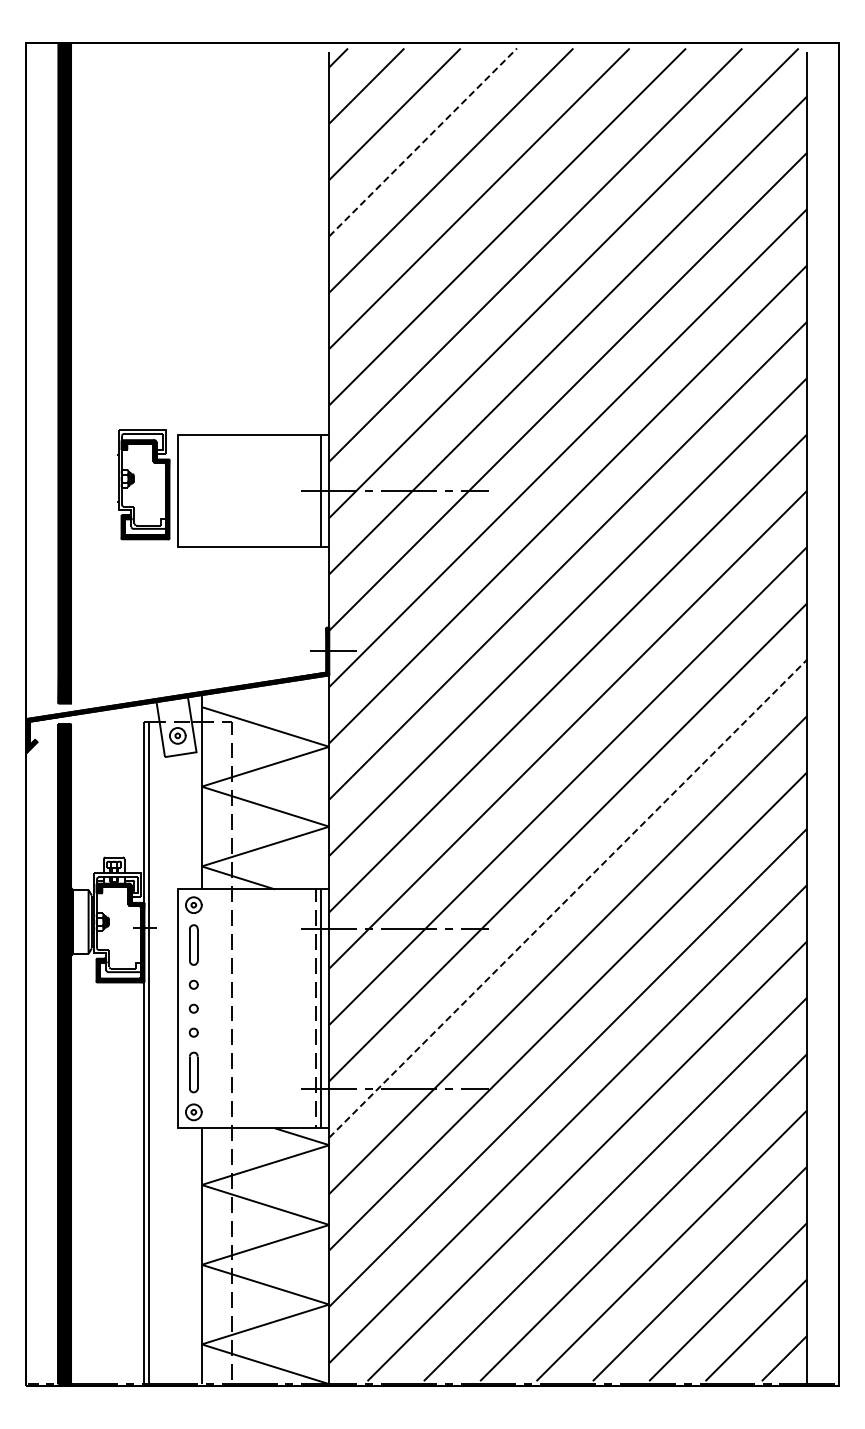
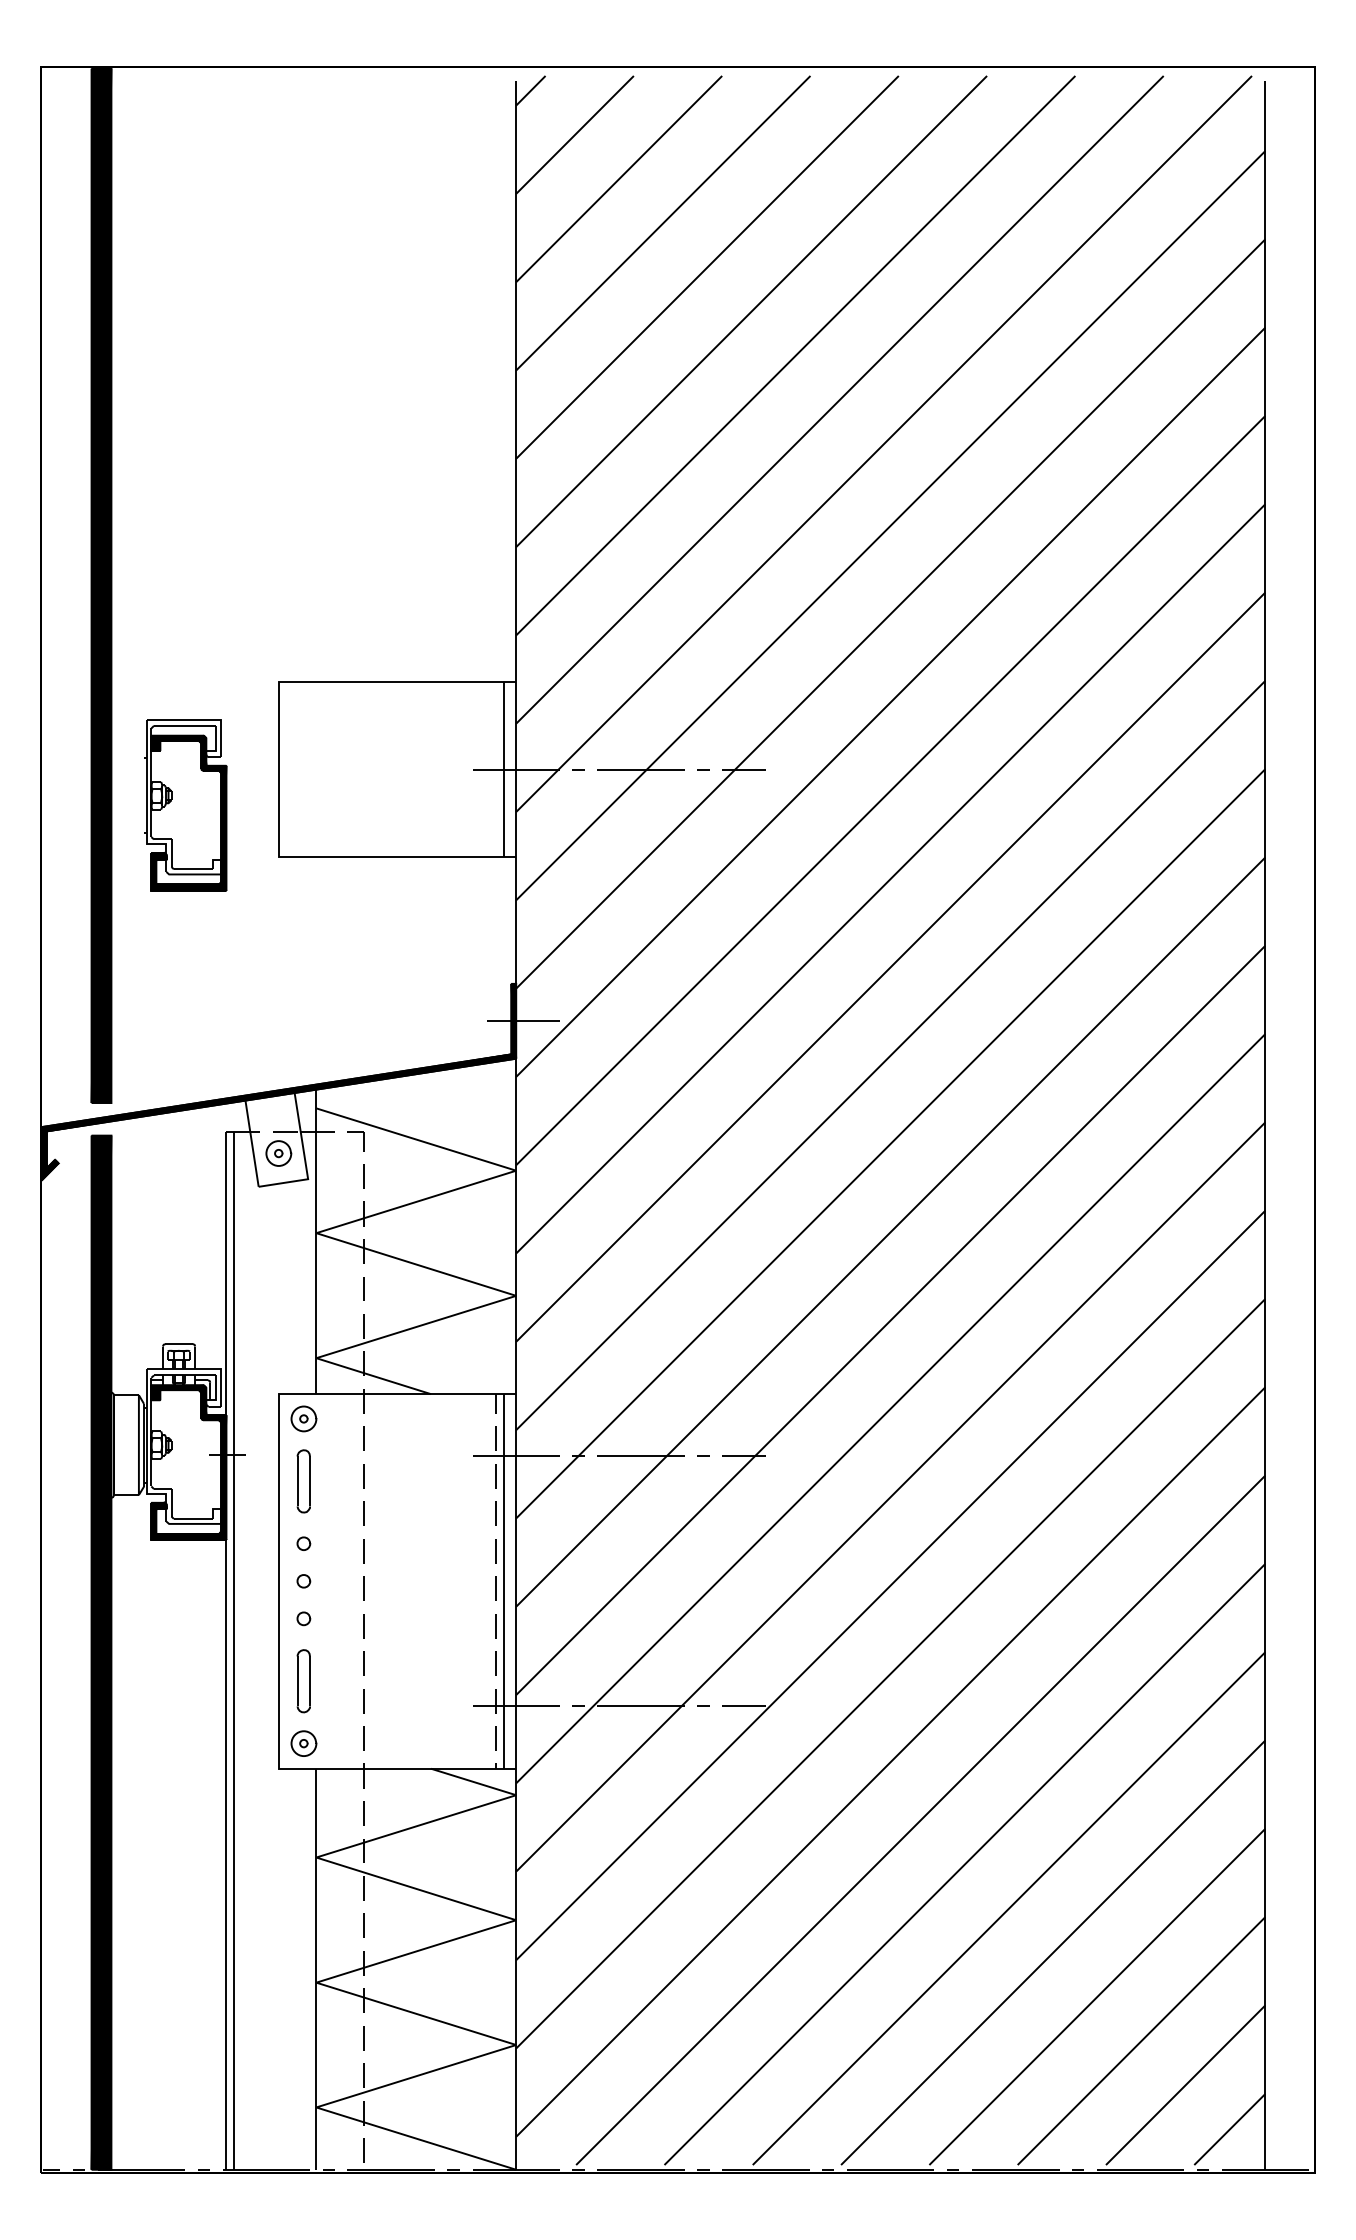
line: (423, 142) -> (663, 223), dashed -> solid
part: (143, 484) -> (185, 804), moved
line: (568, 898) -> (891, 1408), dashed -> solid

